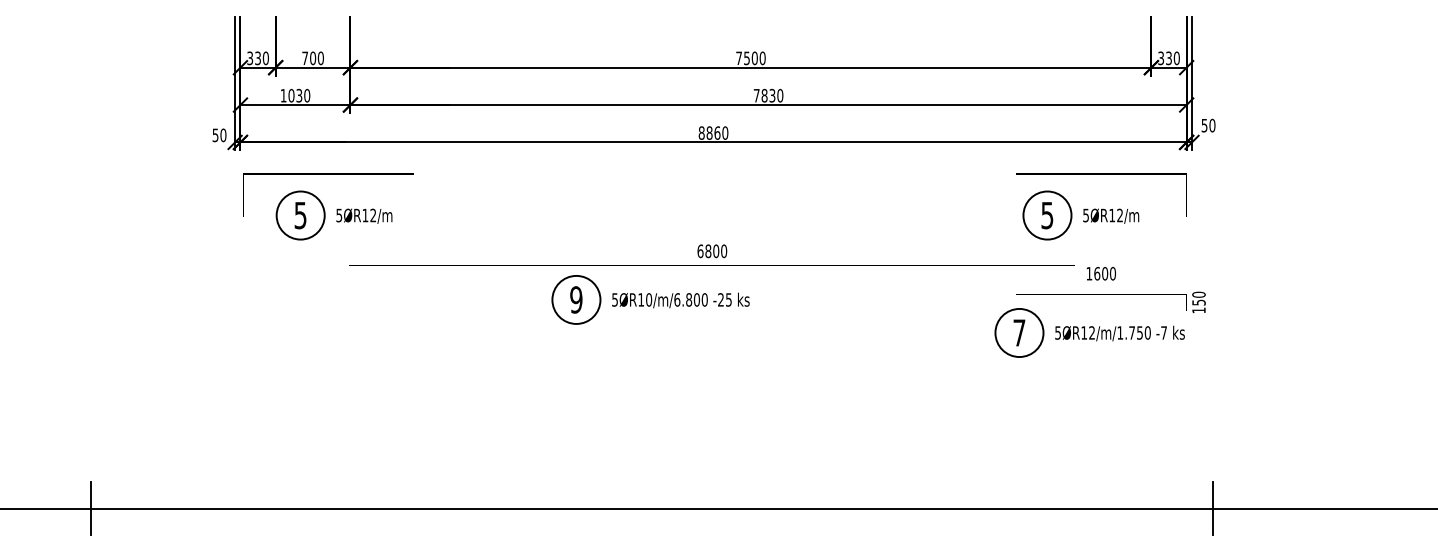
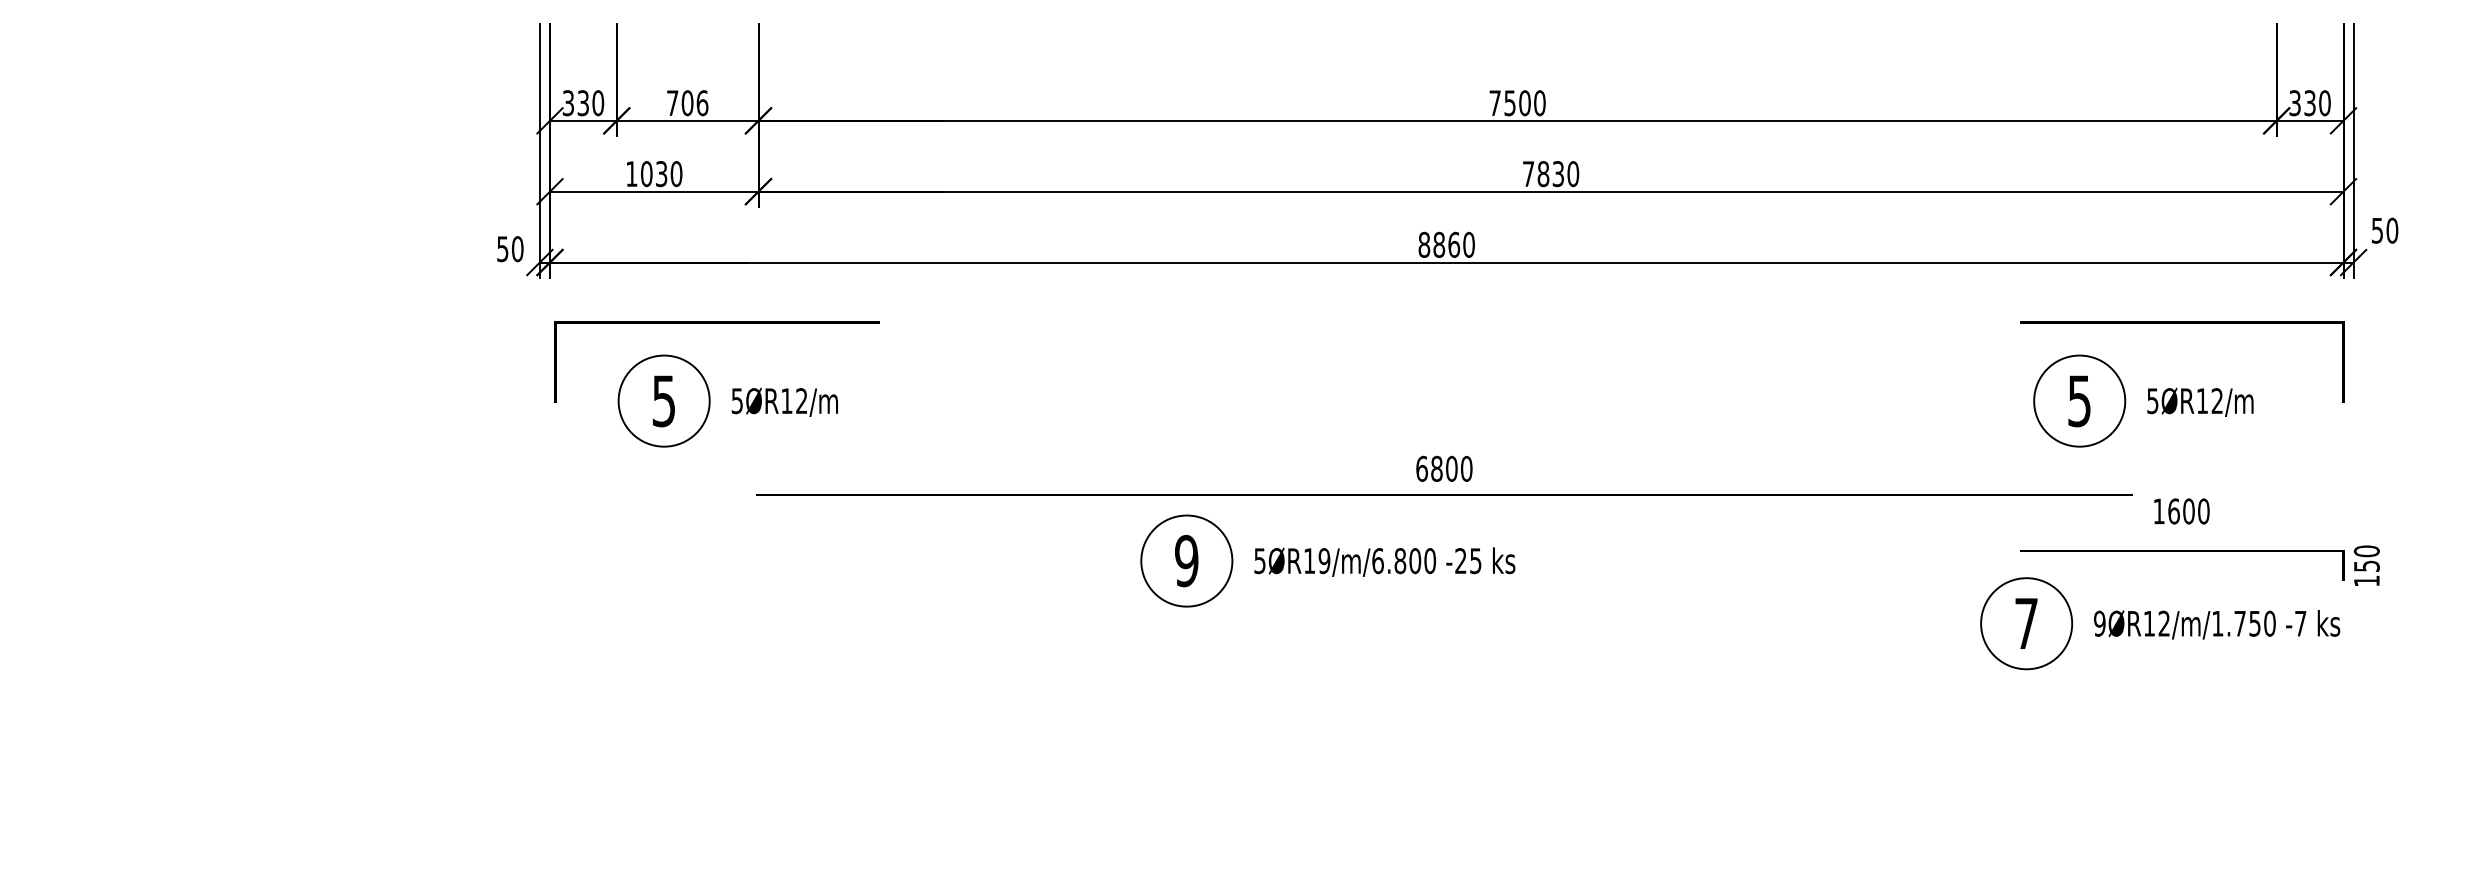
text: (320, 57) -> (701, 101), 700 -> 706
text: (648, 299) -> (1323, 560), 5ØR10/m/6.800 -> 5ØR19/m/6.800
text: (1058, 332) -> (2100, 622), 5ØR12/m/1.750 -> 9ØR12/m/1.750

